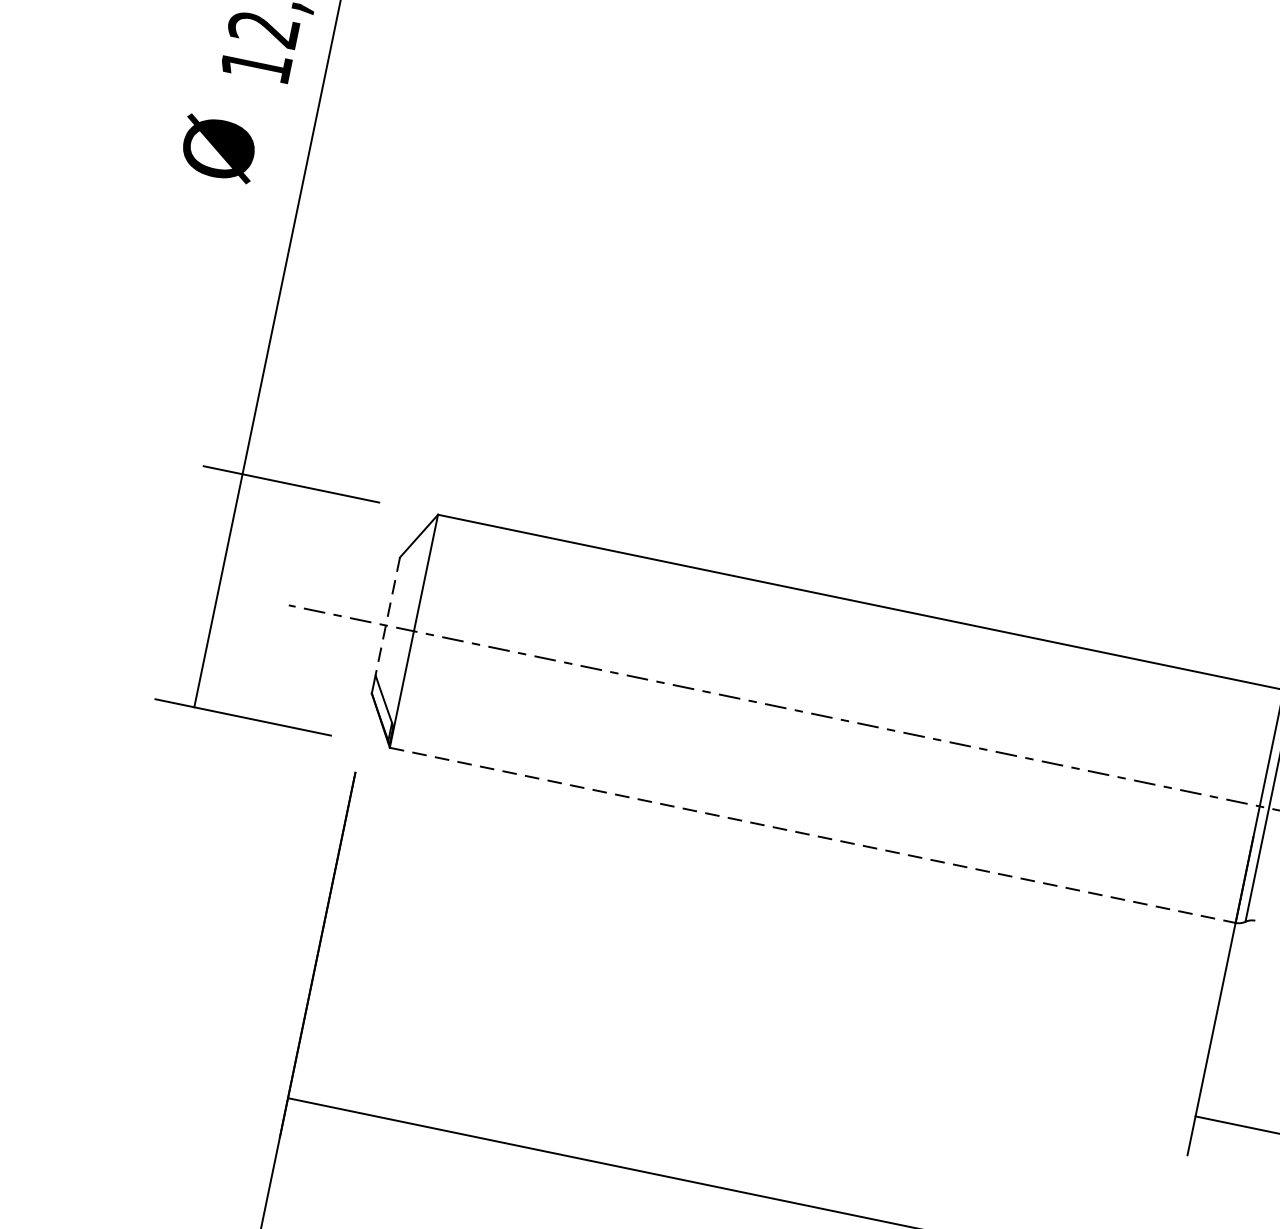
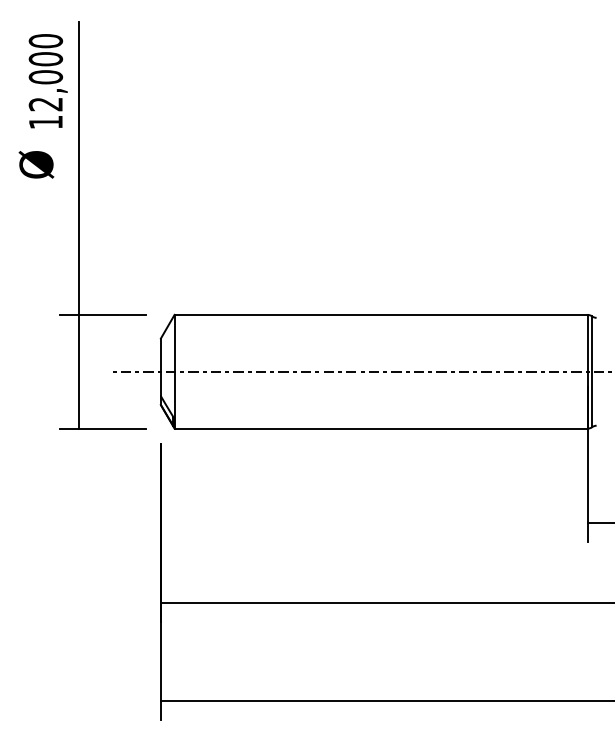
line: (386, 616) -> (160, 367), dashed -> solid
line: (813, 835) -> (381, 428), dashed -> solid

